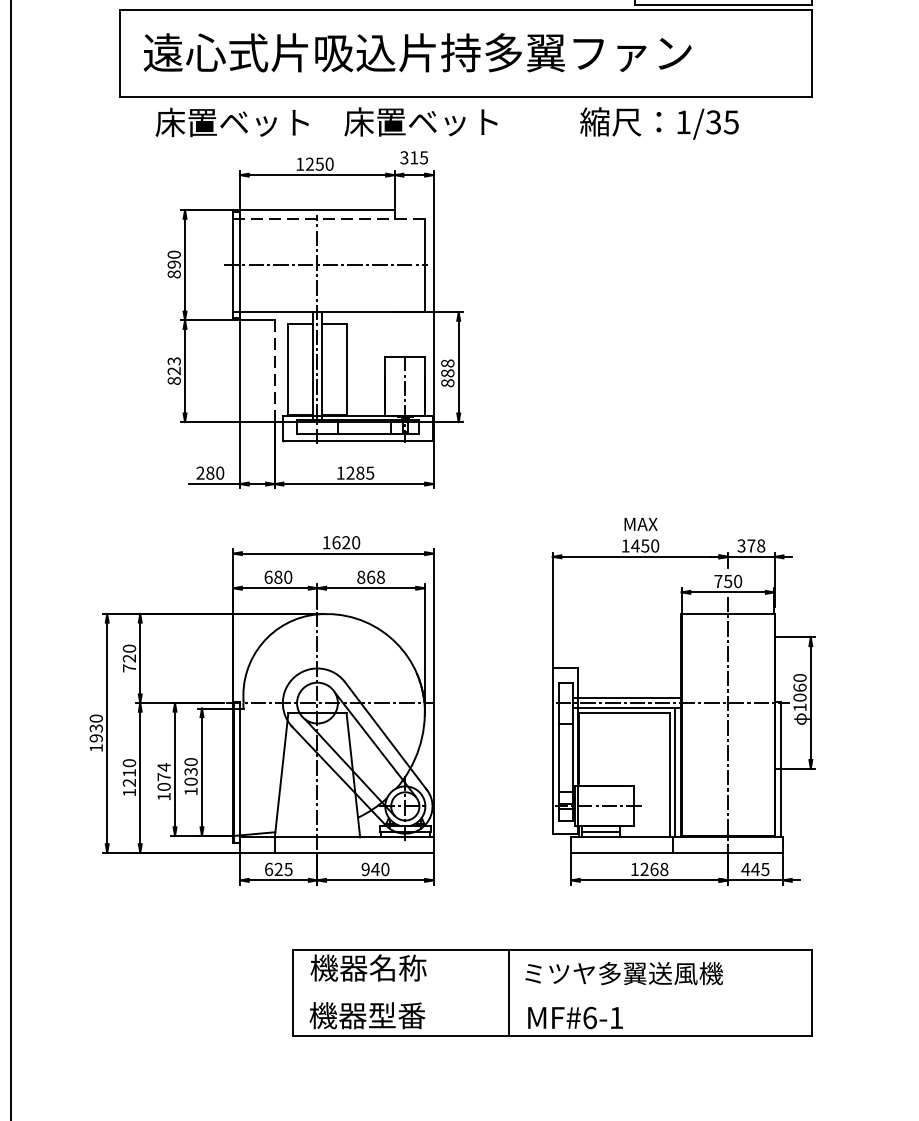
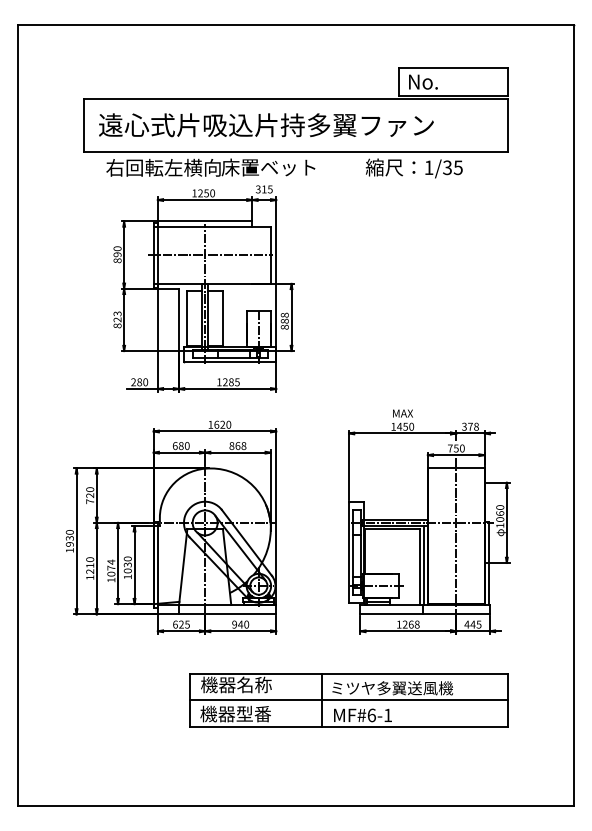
text: (249, 121) -> (163, 167), 床置ベット -> 右回転左横向
line: (329, 218) -> (212, 226), dashed -> solid
line: (275, 372) -> (179, 320), dashed -> solid
line: (551, 993) -> (348, 700), added

